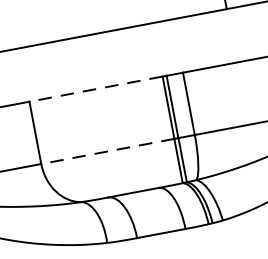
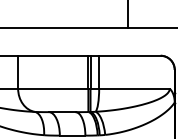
line: (94, 88) -> (52, 55), dashed -> solid
line: (106, 151) -> (52, 88), dashed -> solid

